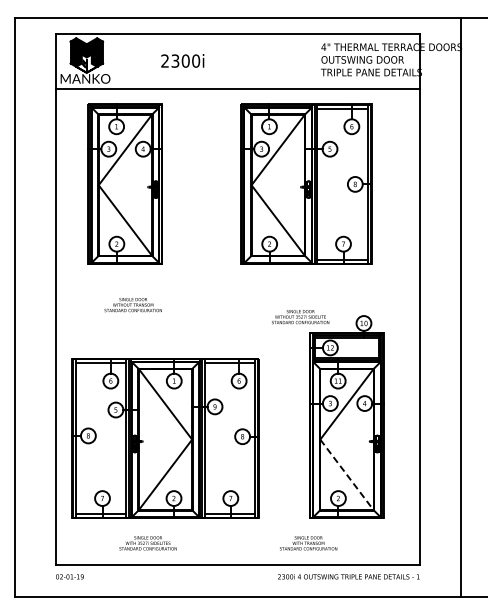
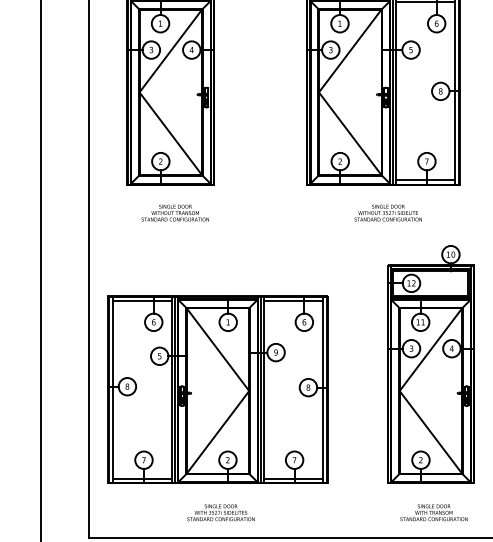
text: (132, 305) -> (174, 213), moved
text: (300, 317) -> (388, 213), moved
line: (347, 475) -> (431, 433), dashed -> solid
text: (147, 543) -> (220, 512), moved
text: (308, 543) -> (433, 512), moved

